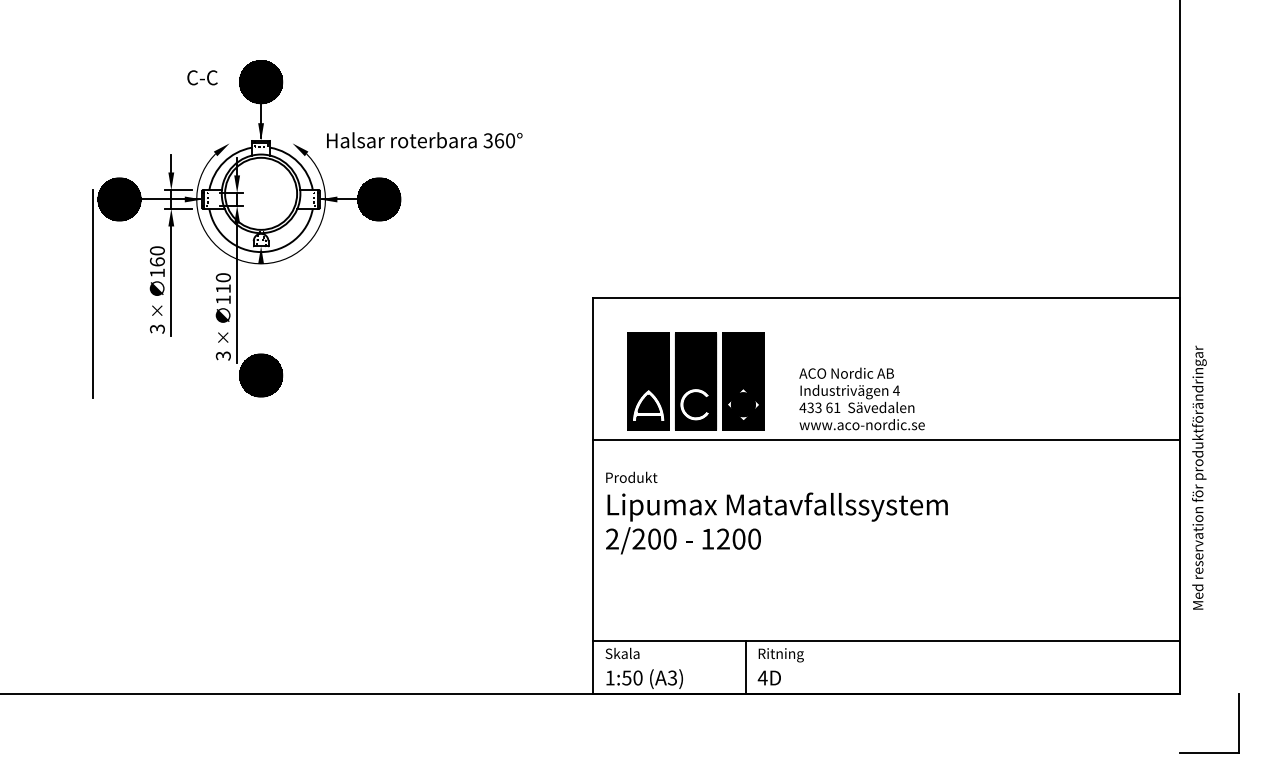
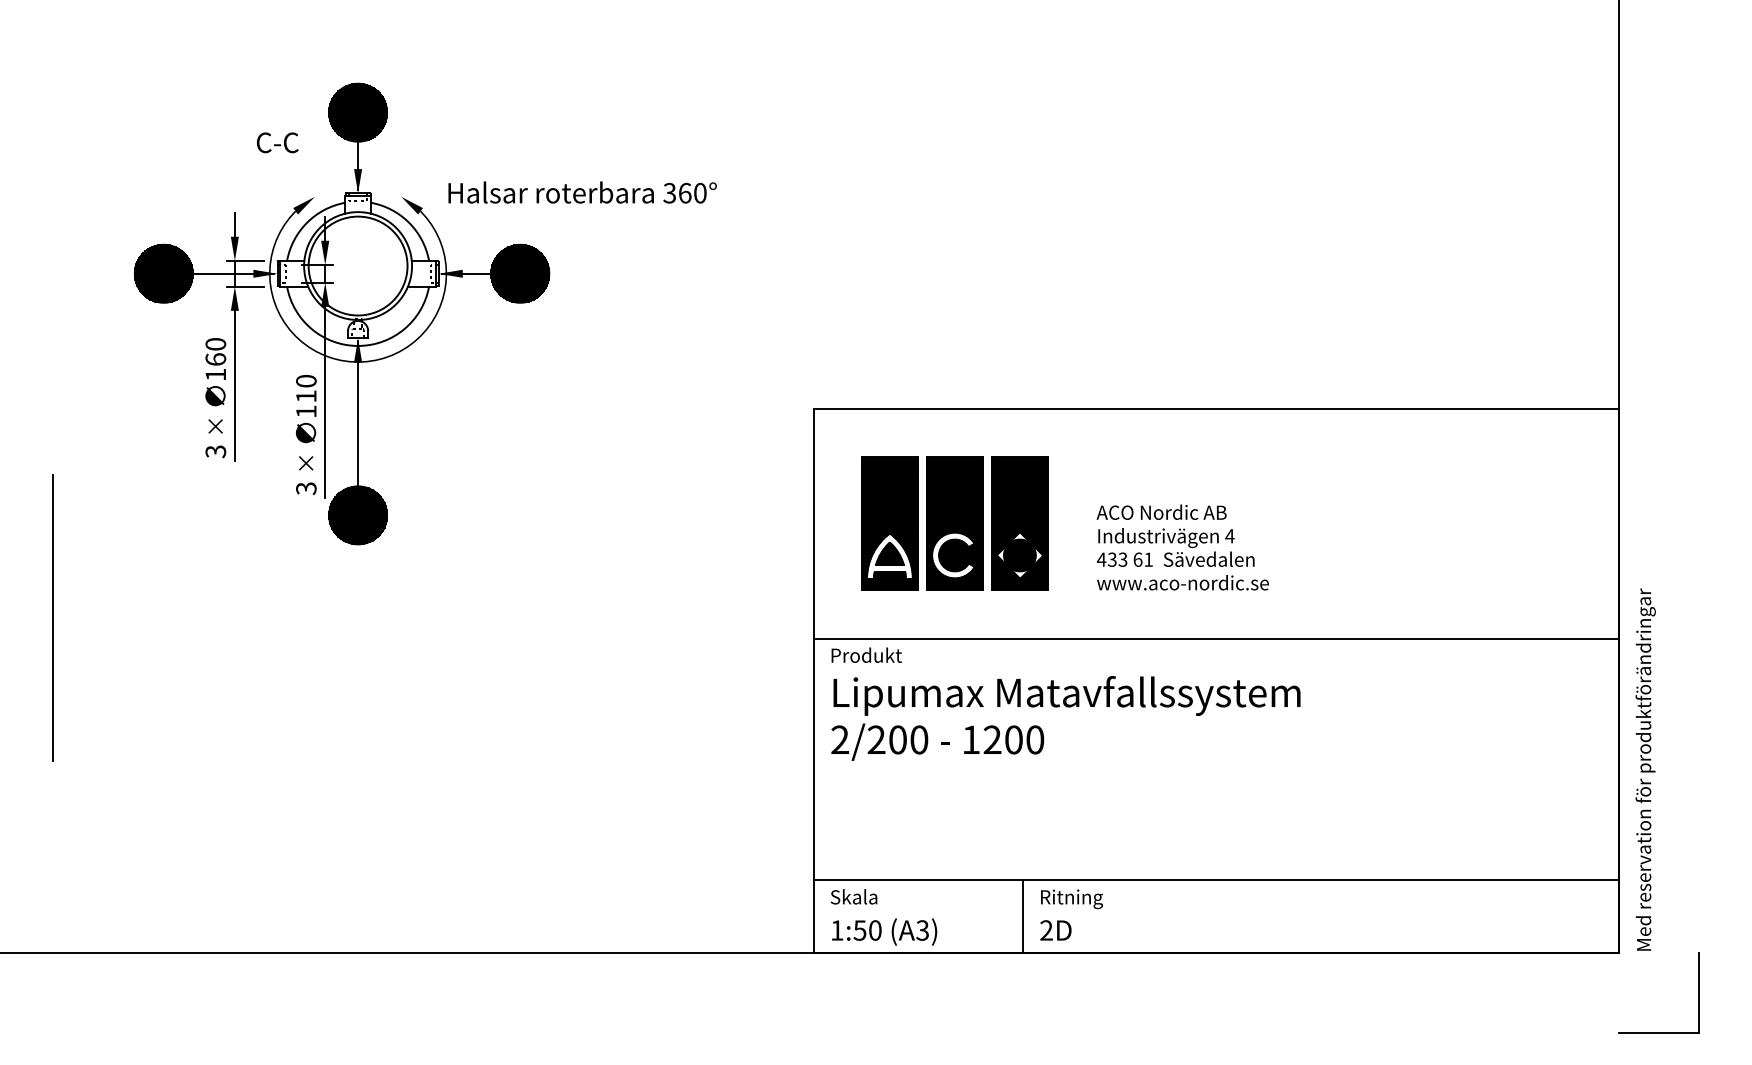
text: (202, 77) -> (277, 142), moved
line: (93, 293) -> (52, 617), moved
line: (261, 301) -> (358, 413), added
line: (885, 439) -> (1215, 638), moved
text: (1199, 477) -> (1645, 769), moved
text: (762, 678) -> (1046, 930), 4D -> 2D

